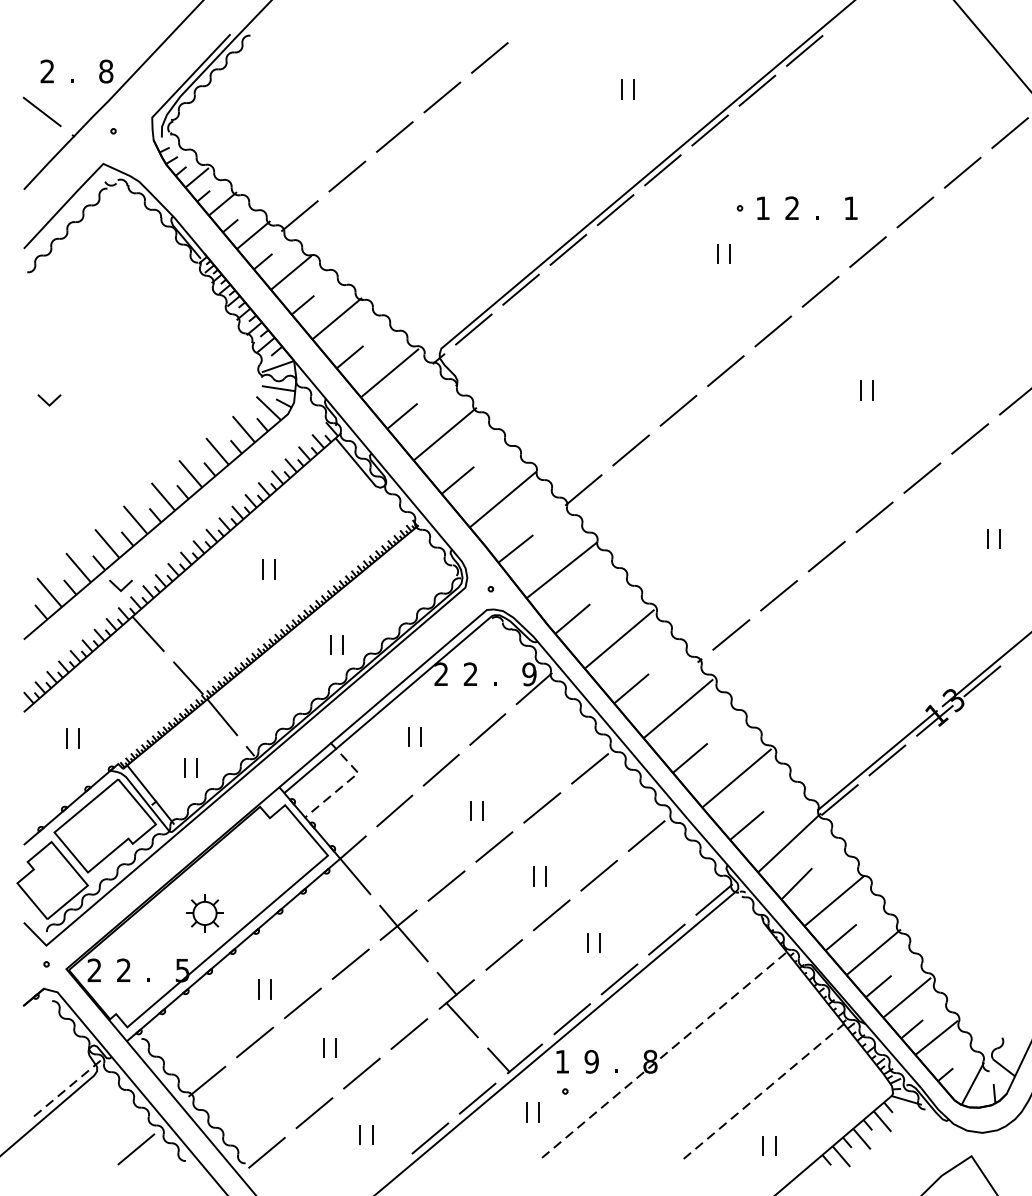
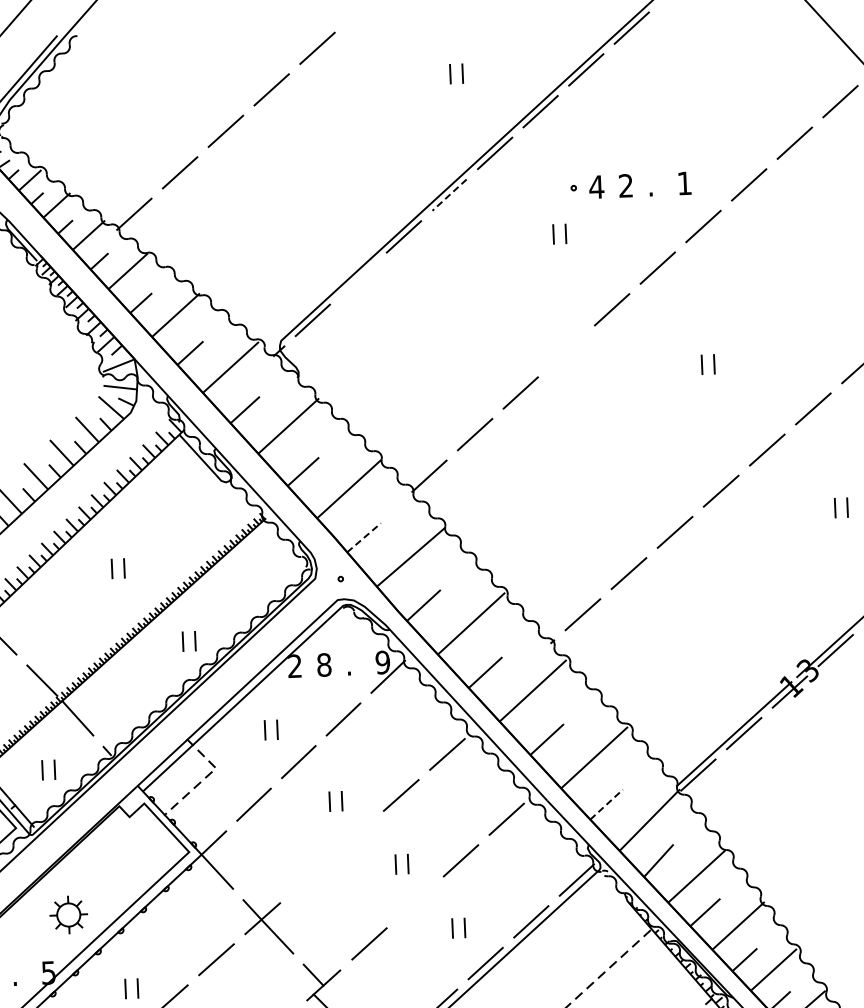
text: (762, 207) -> (596, 186), 1 -> 4
line: (615, 210) -> (449, 195), solid -> dashed
line: (520, 289) -> (357, 278), removed
line: (725, 371) -> (566, 351), removed
line: (516, 548) -> (364, 537), solid -> dashed
text: (470, 674) -> (324, 665), 2 -> 8
line: (747, 825) -> (607, 804), solid -> dashed
line: (494, 846) -> (355, 836), removed
line: (446, 885) -> (308, 876), removed
line: (551, 915) -> (415, 902), removed

